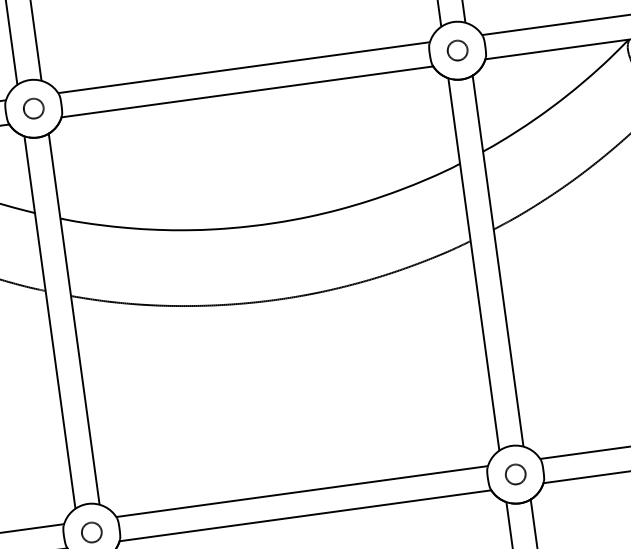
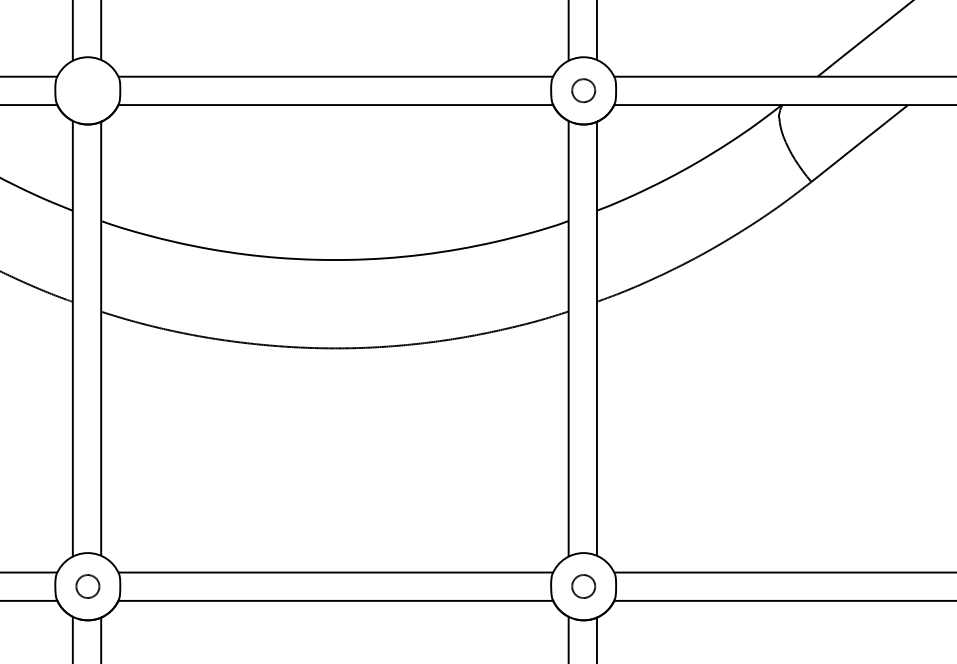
circle: (33, 108) -> (87, 90), removed

